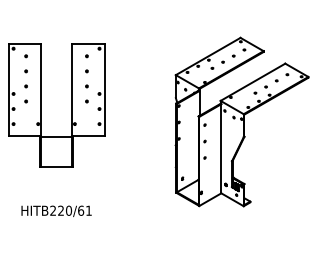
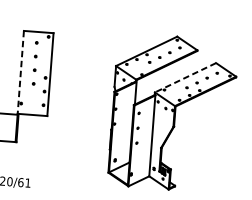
line: (252, 82) -> (185, 77), solid -> dashed
line: (71, 89) -> (20, 71), solid -> dashed

